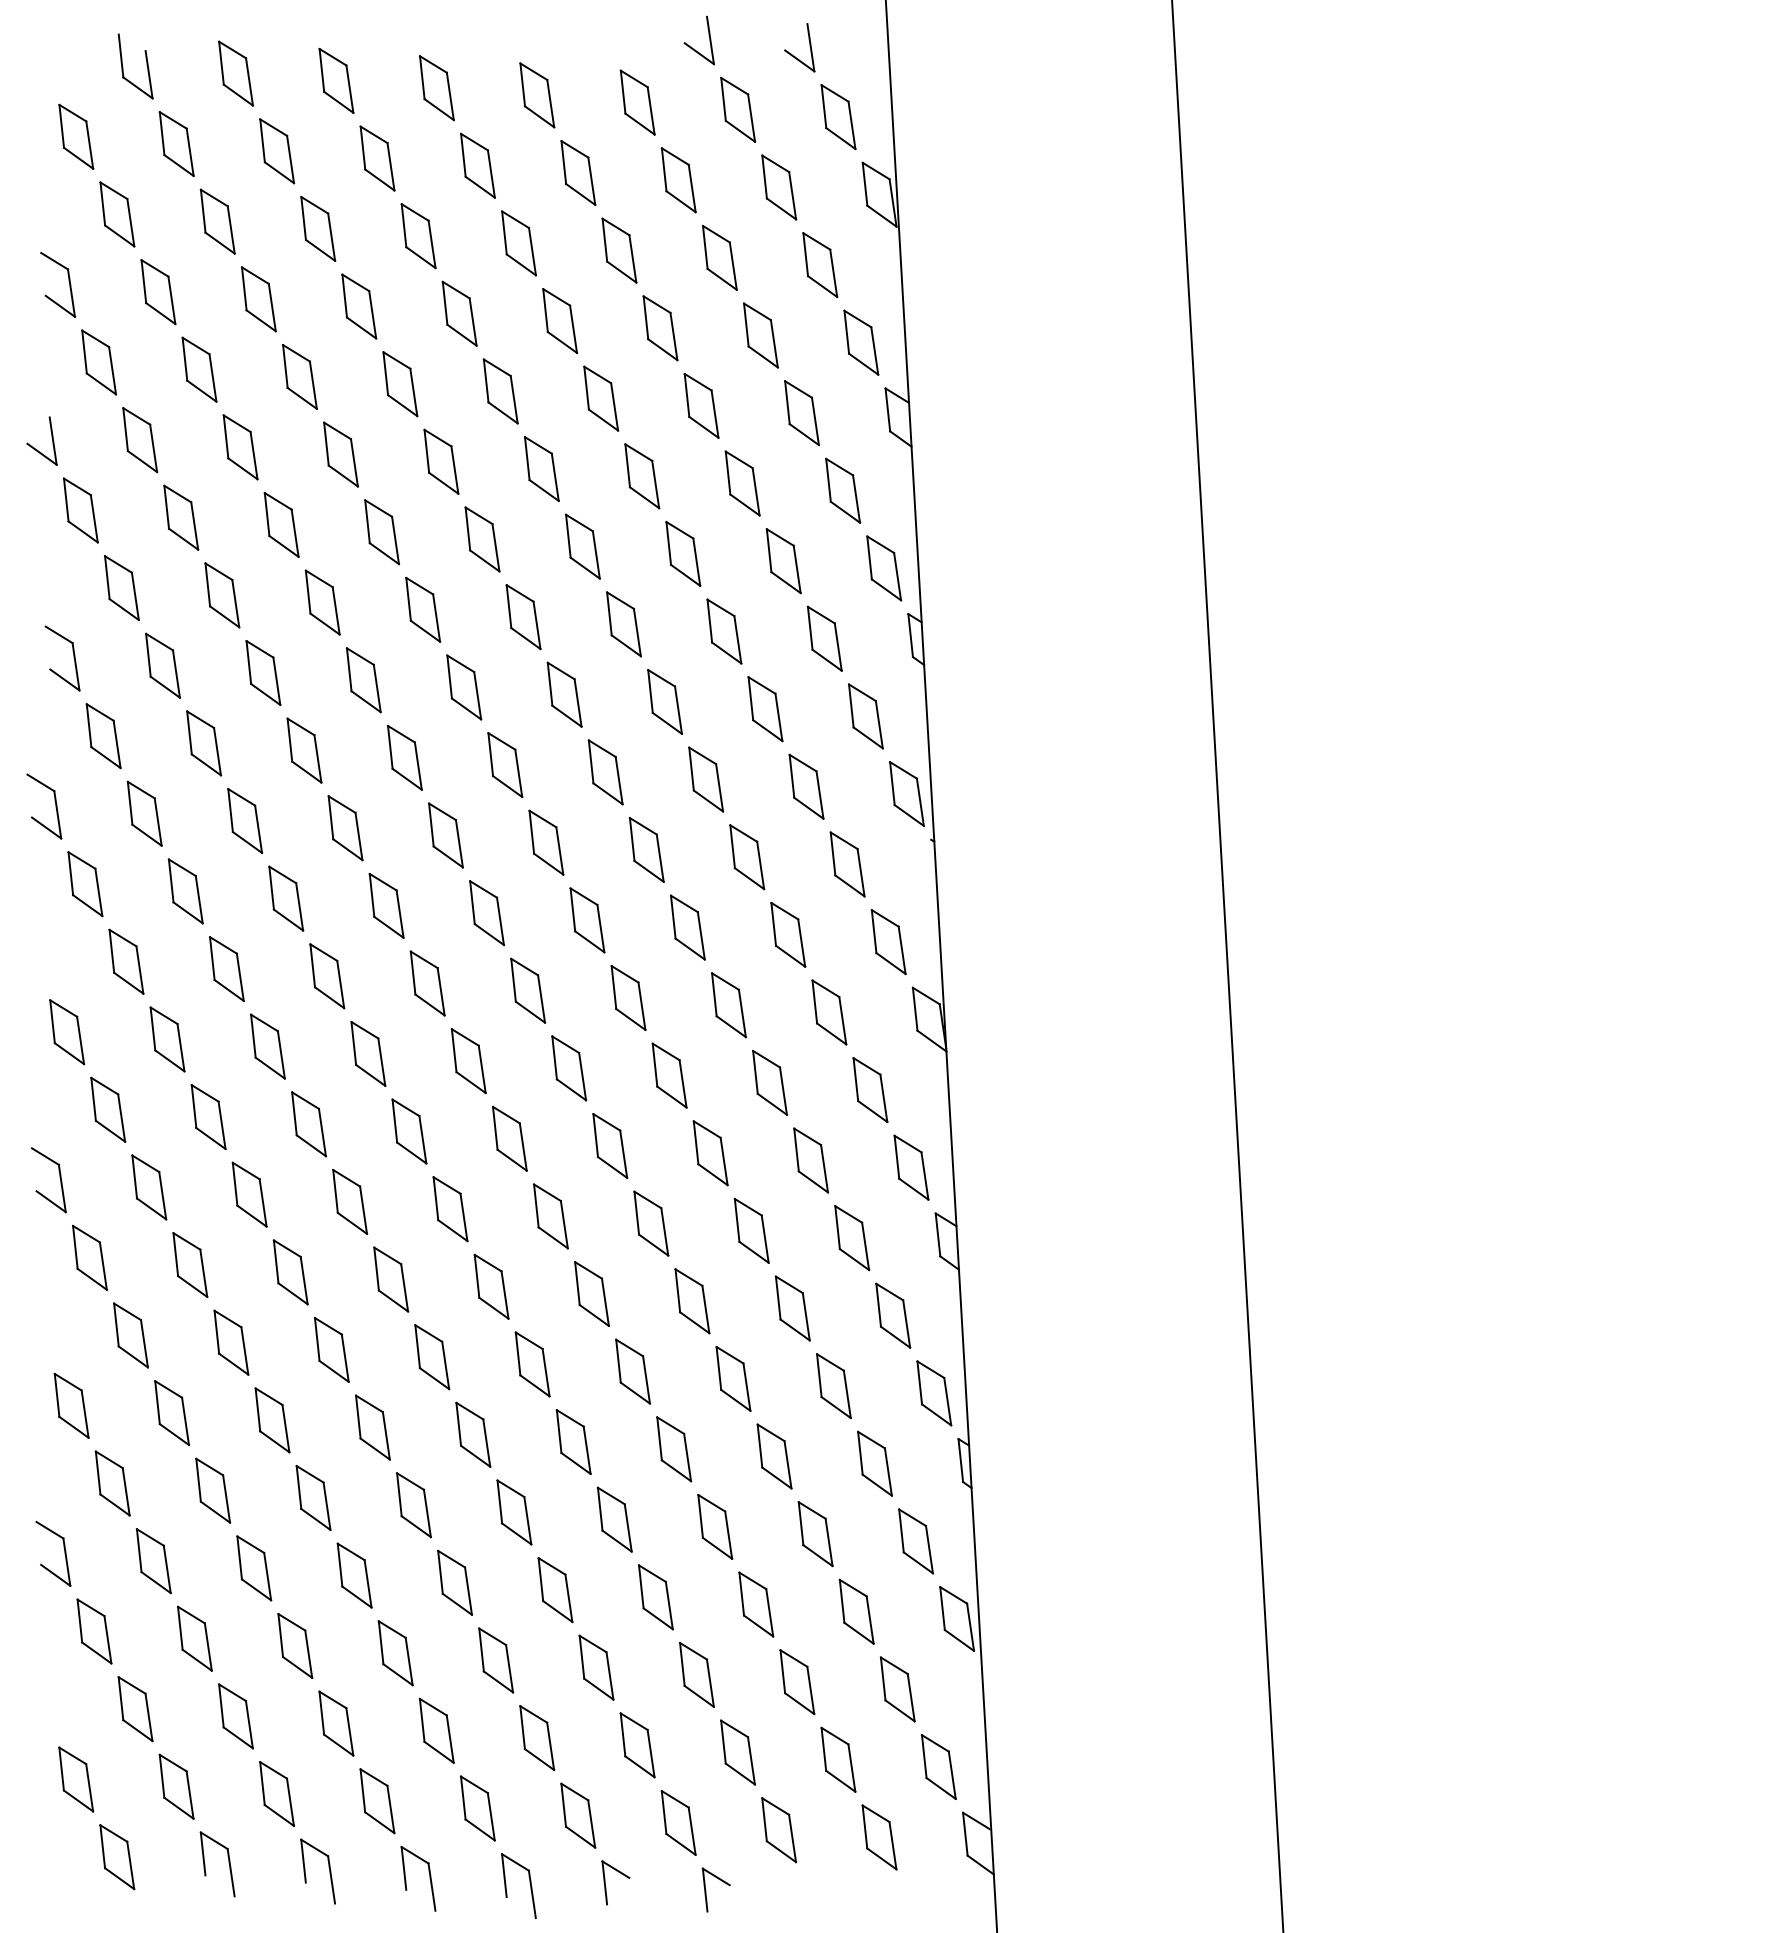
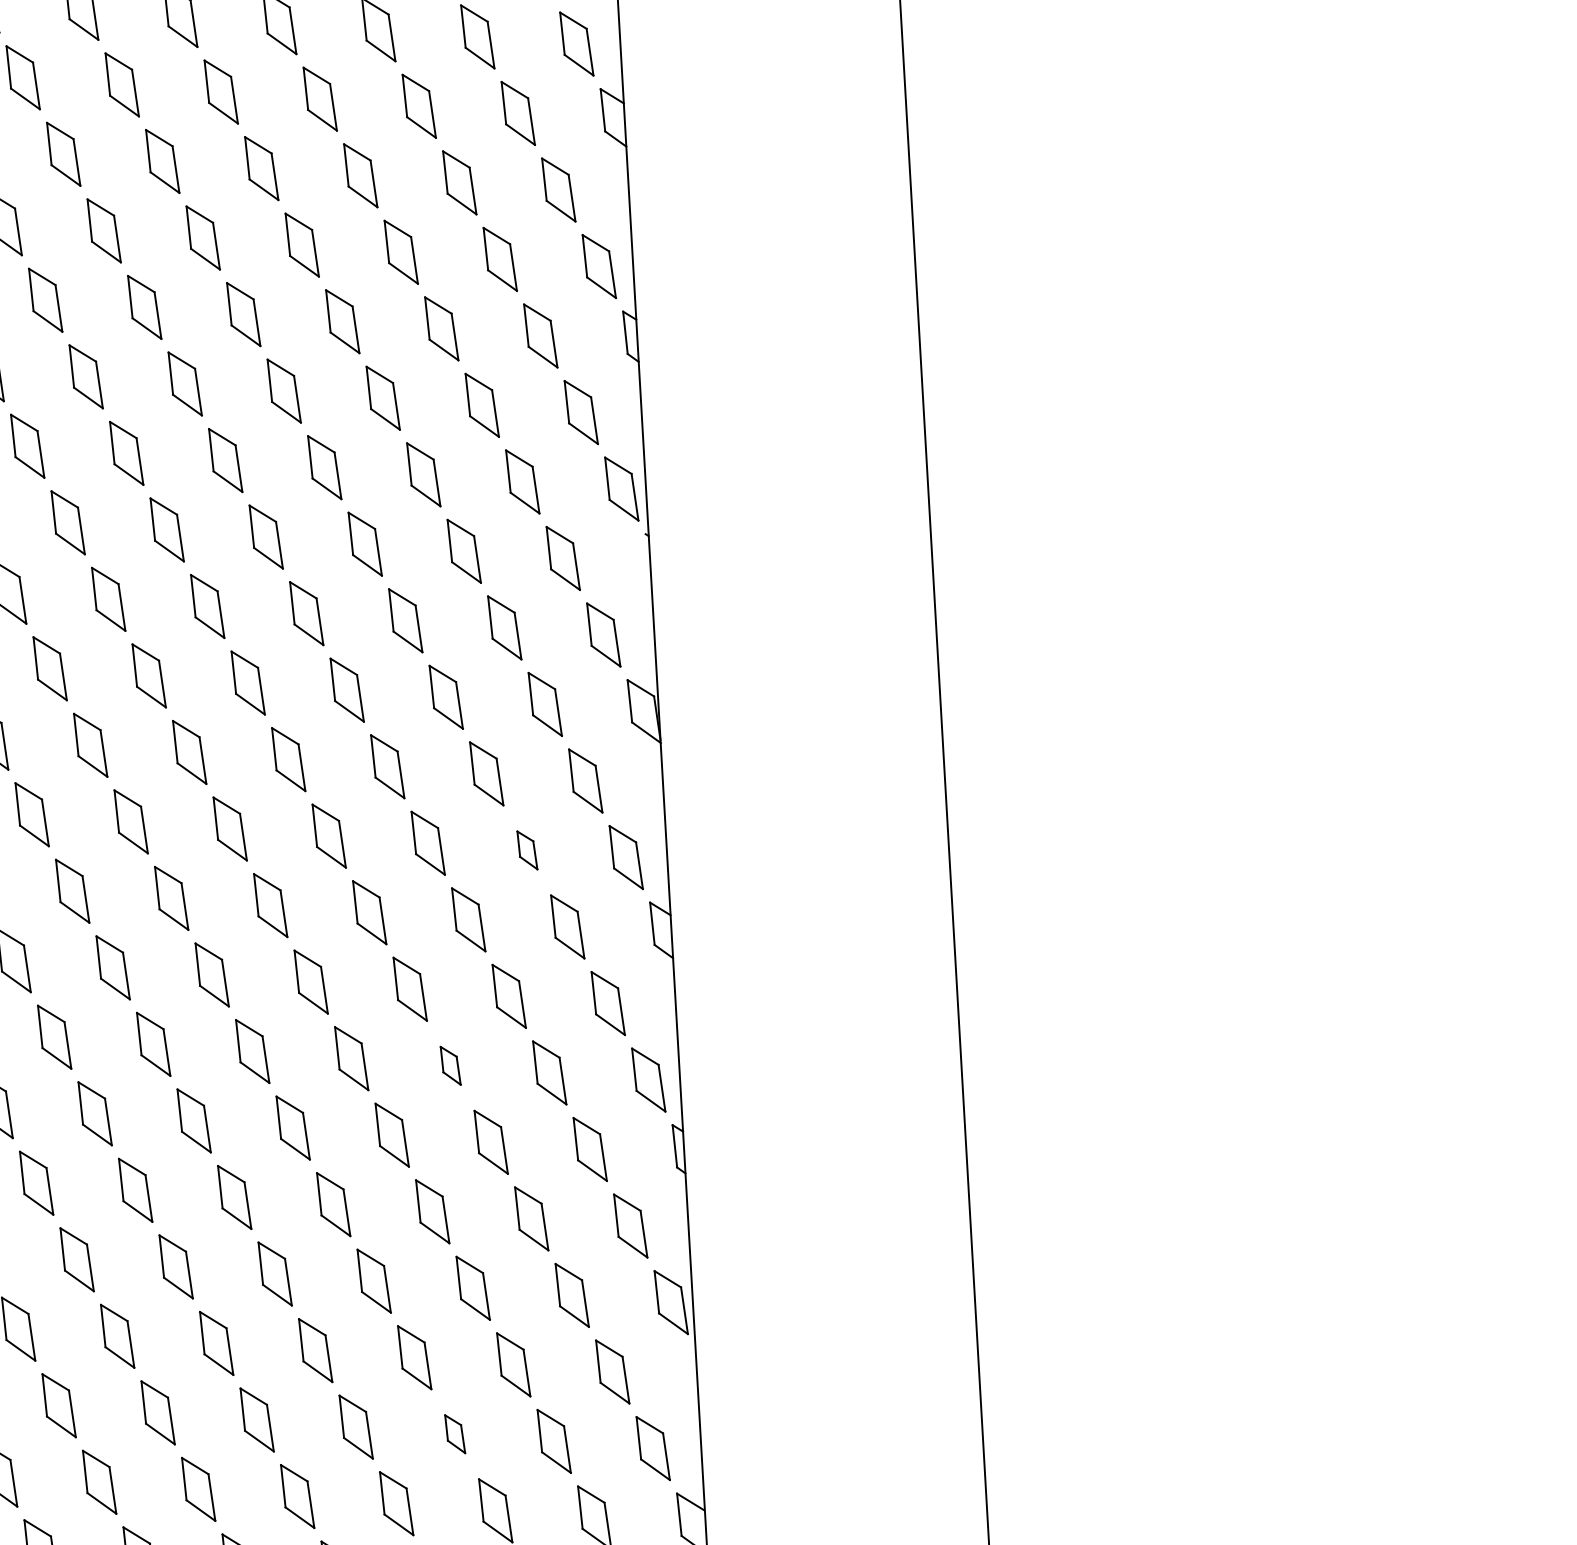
part: (811, 1160) -> (527, 850), size x0.6
part: (733, 1378) -> (450, 1065), size x0.6
part: (737, 1752) -> (454, 1434), size x0.6

